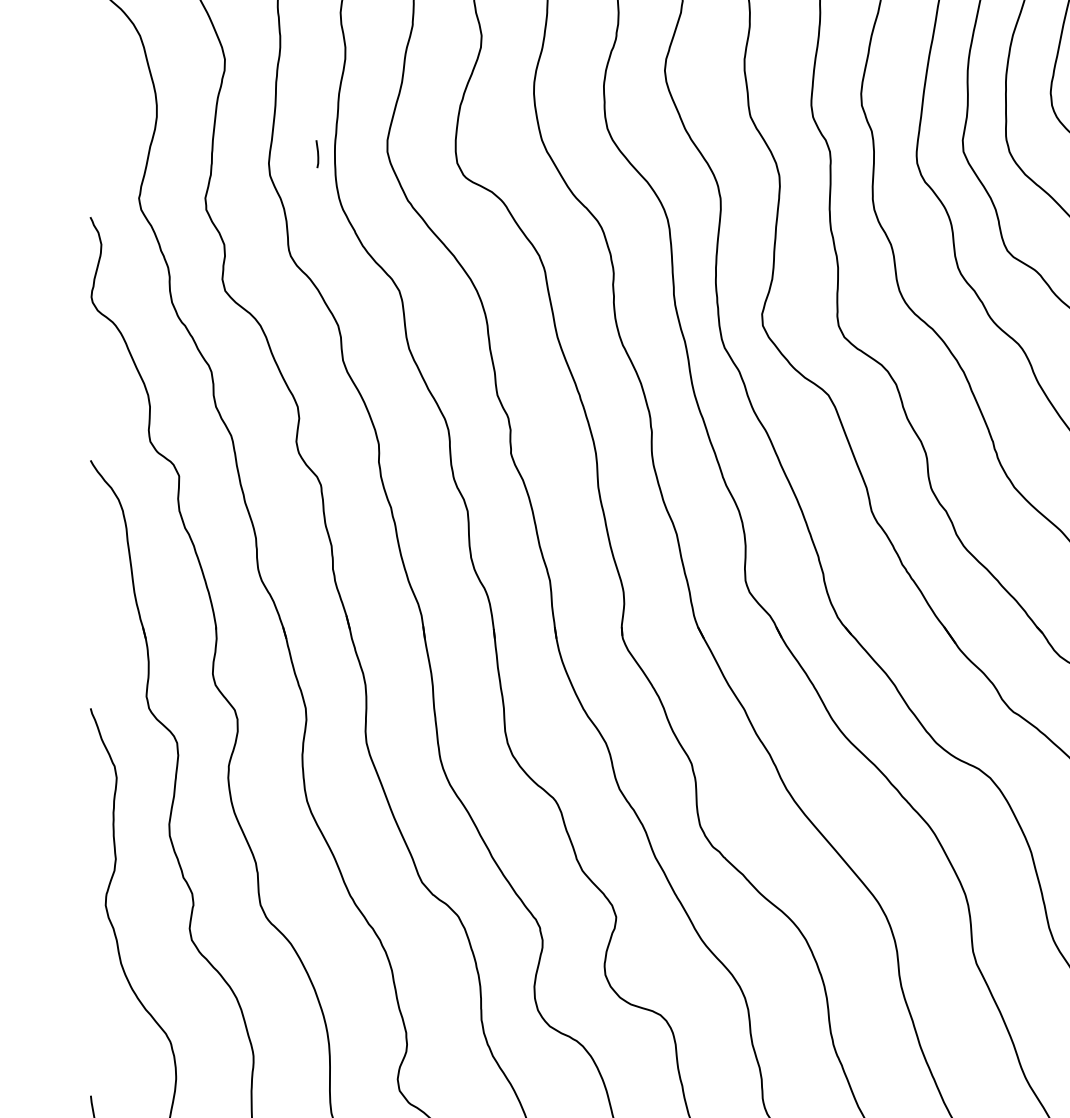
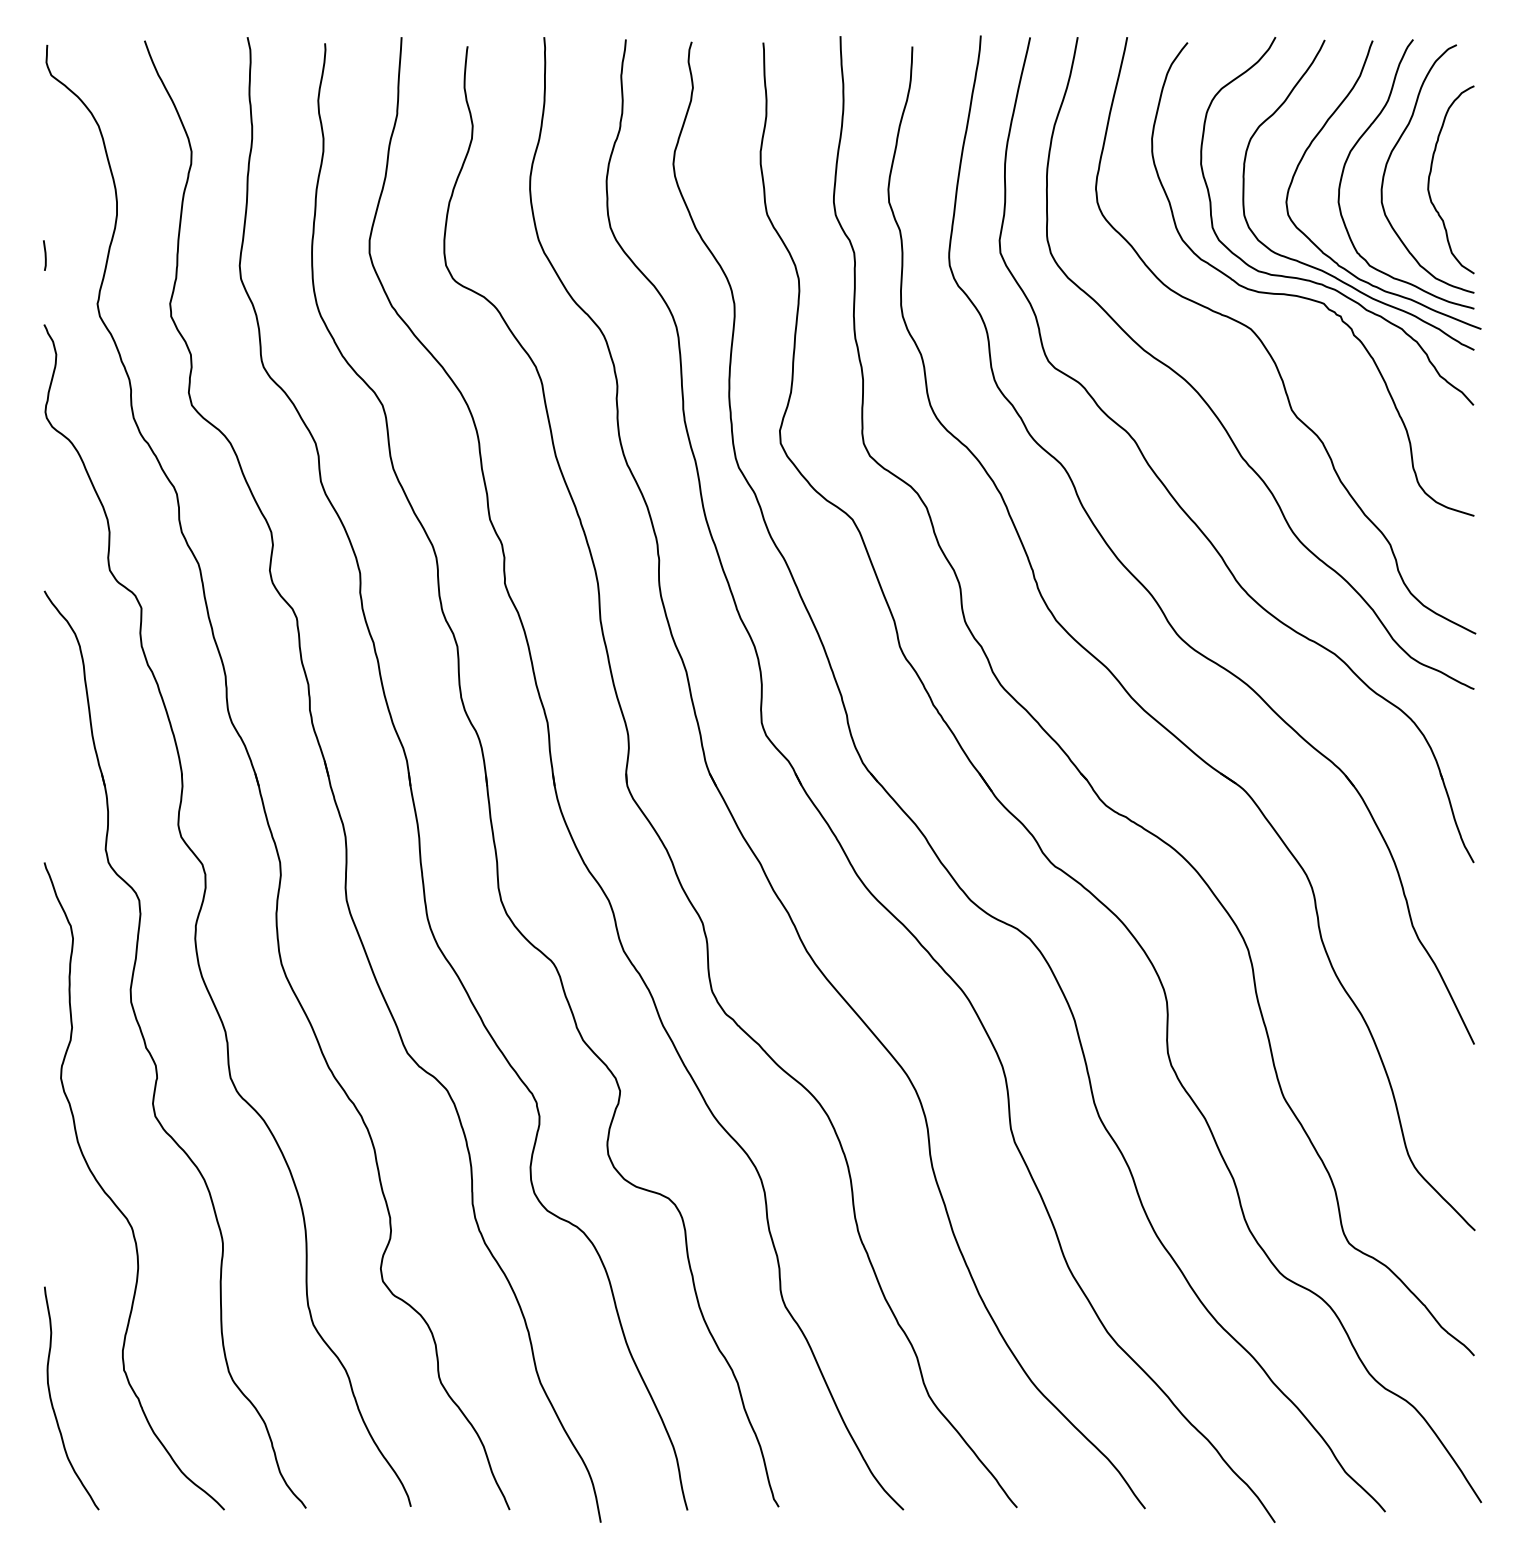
line: (317, 154) -> (44, 255), moved

